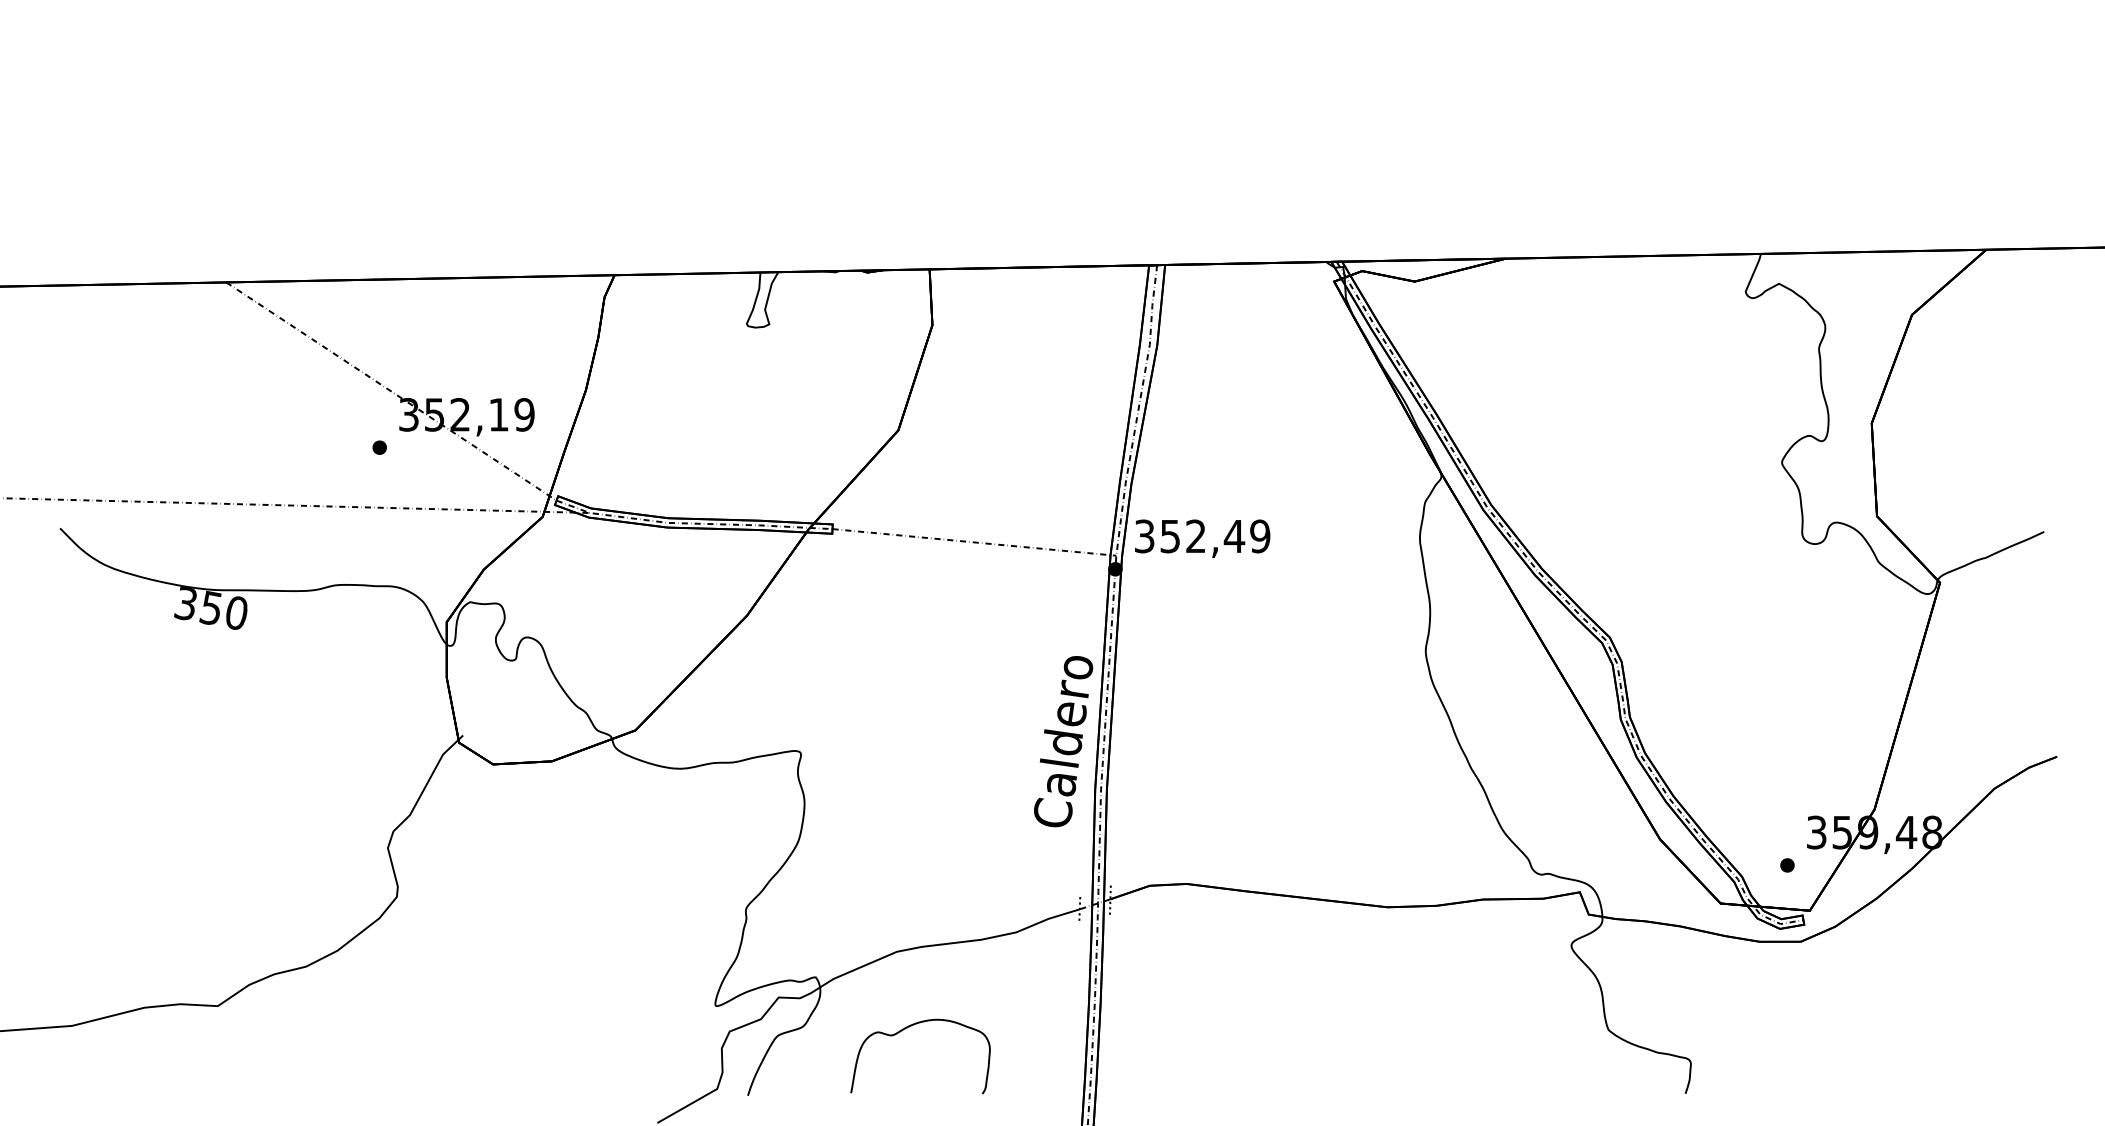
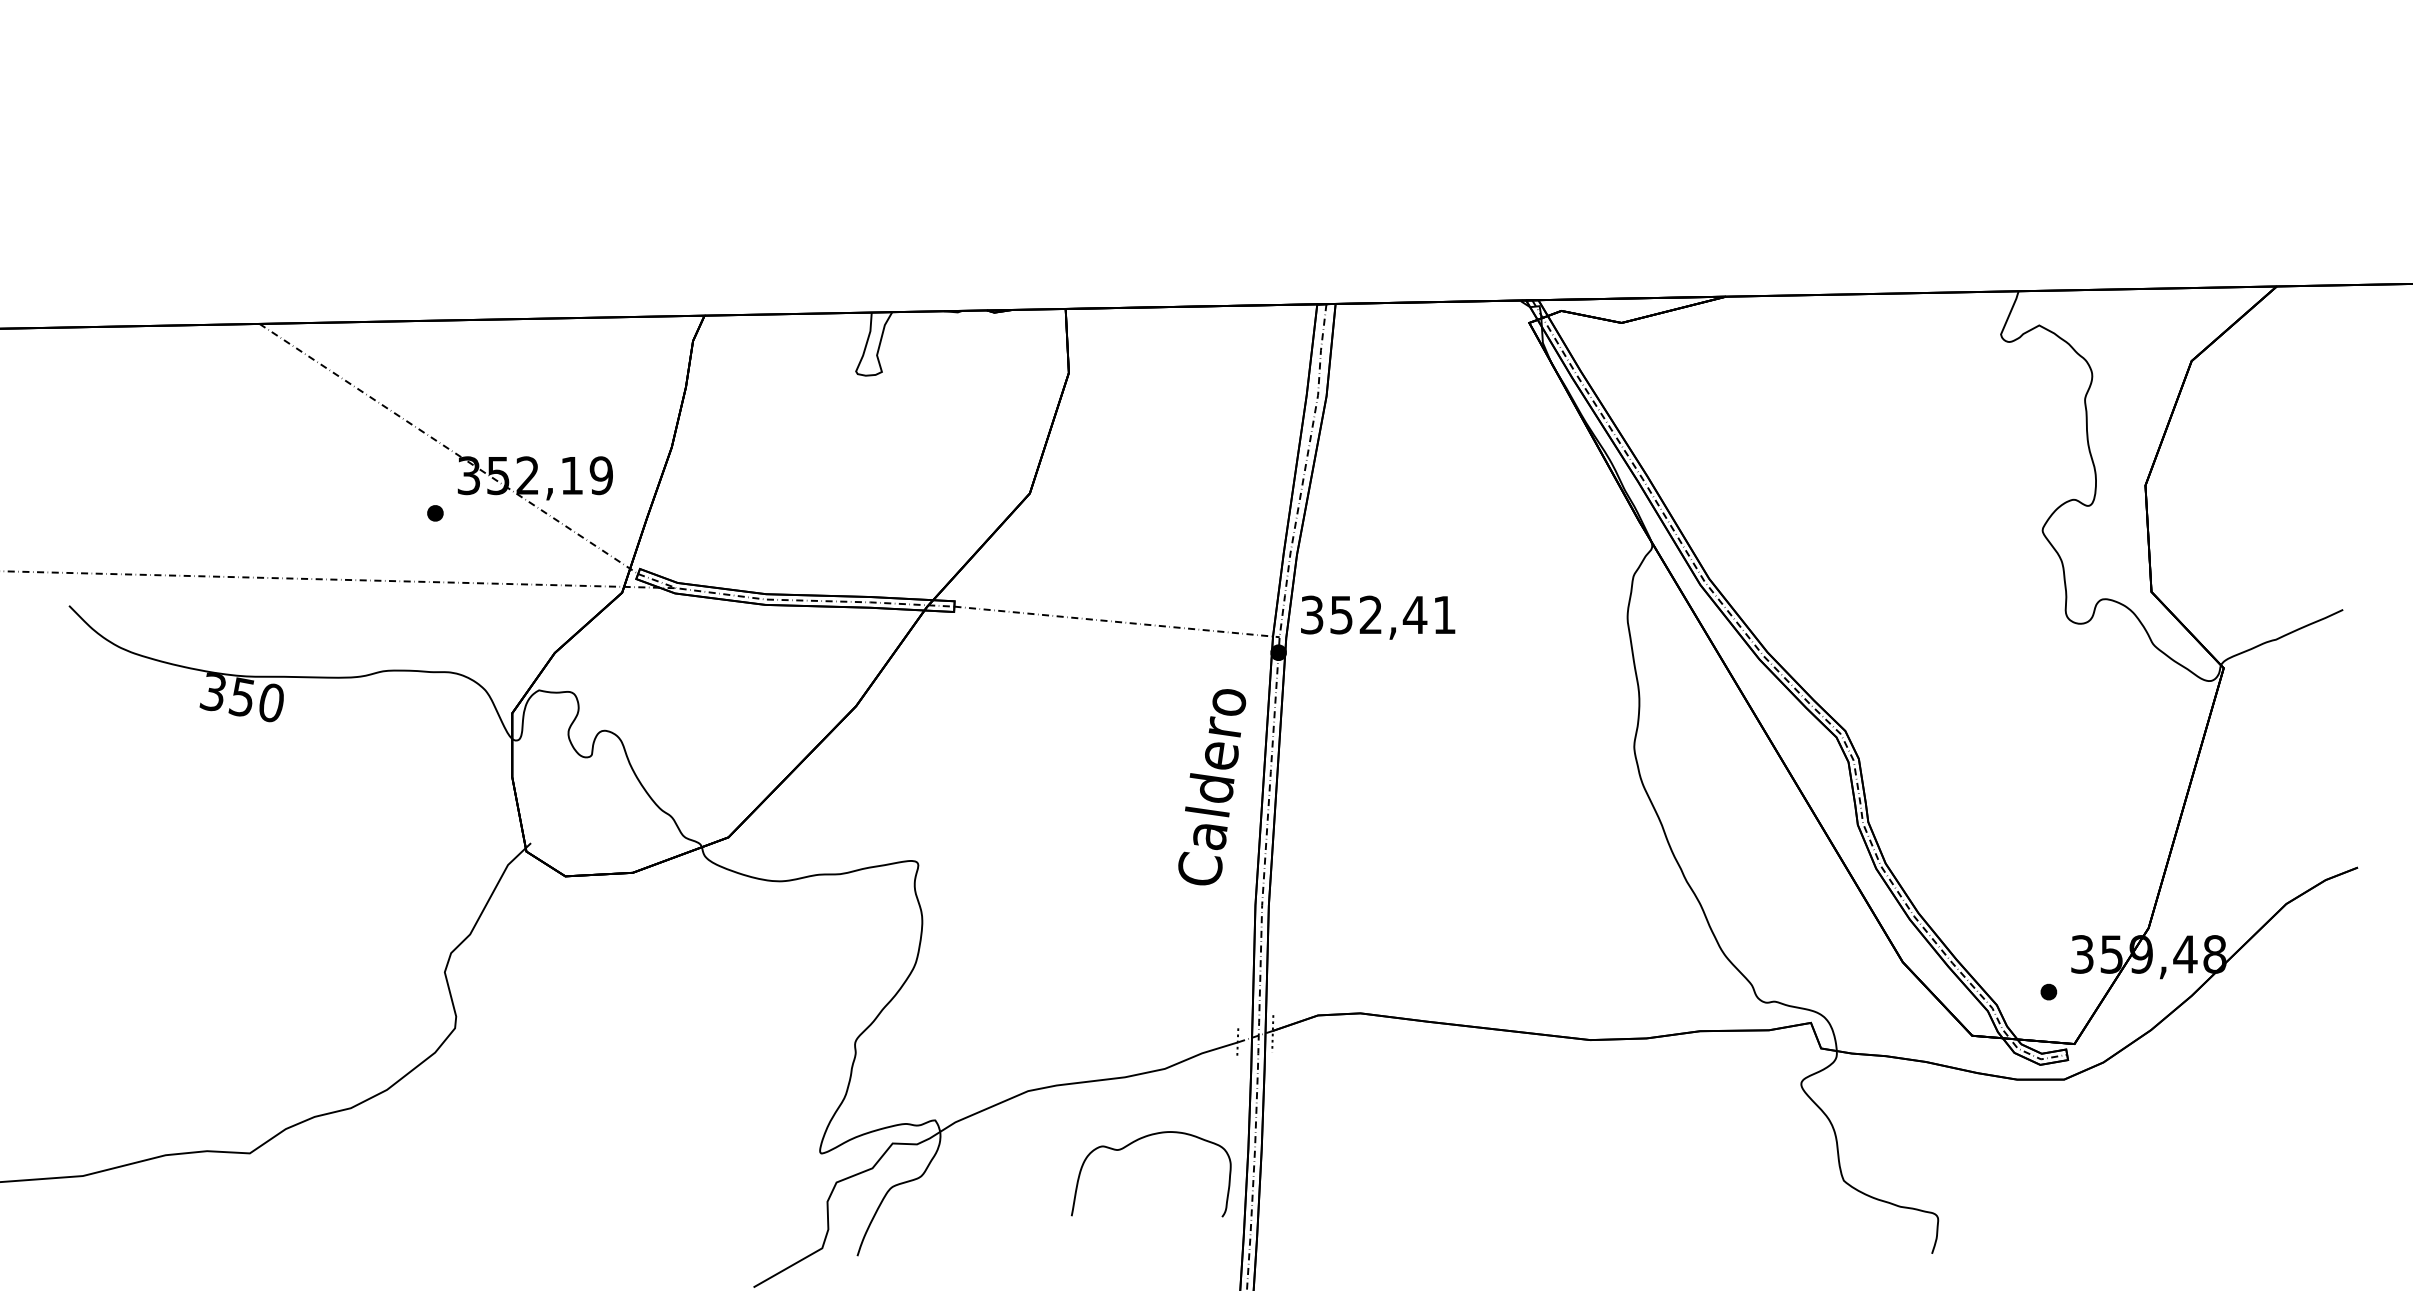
text: (1260, 535) -> (1444, 614), 352,49 -> 352,41
text: (1063, 741) -> (1212, 787), moved
curve: (905, 1029) -> (1133, 1143), moved

